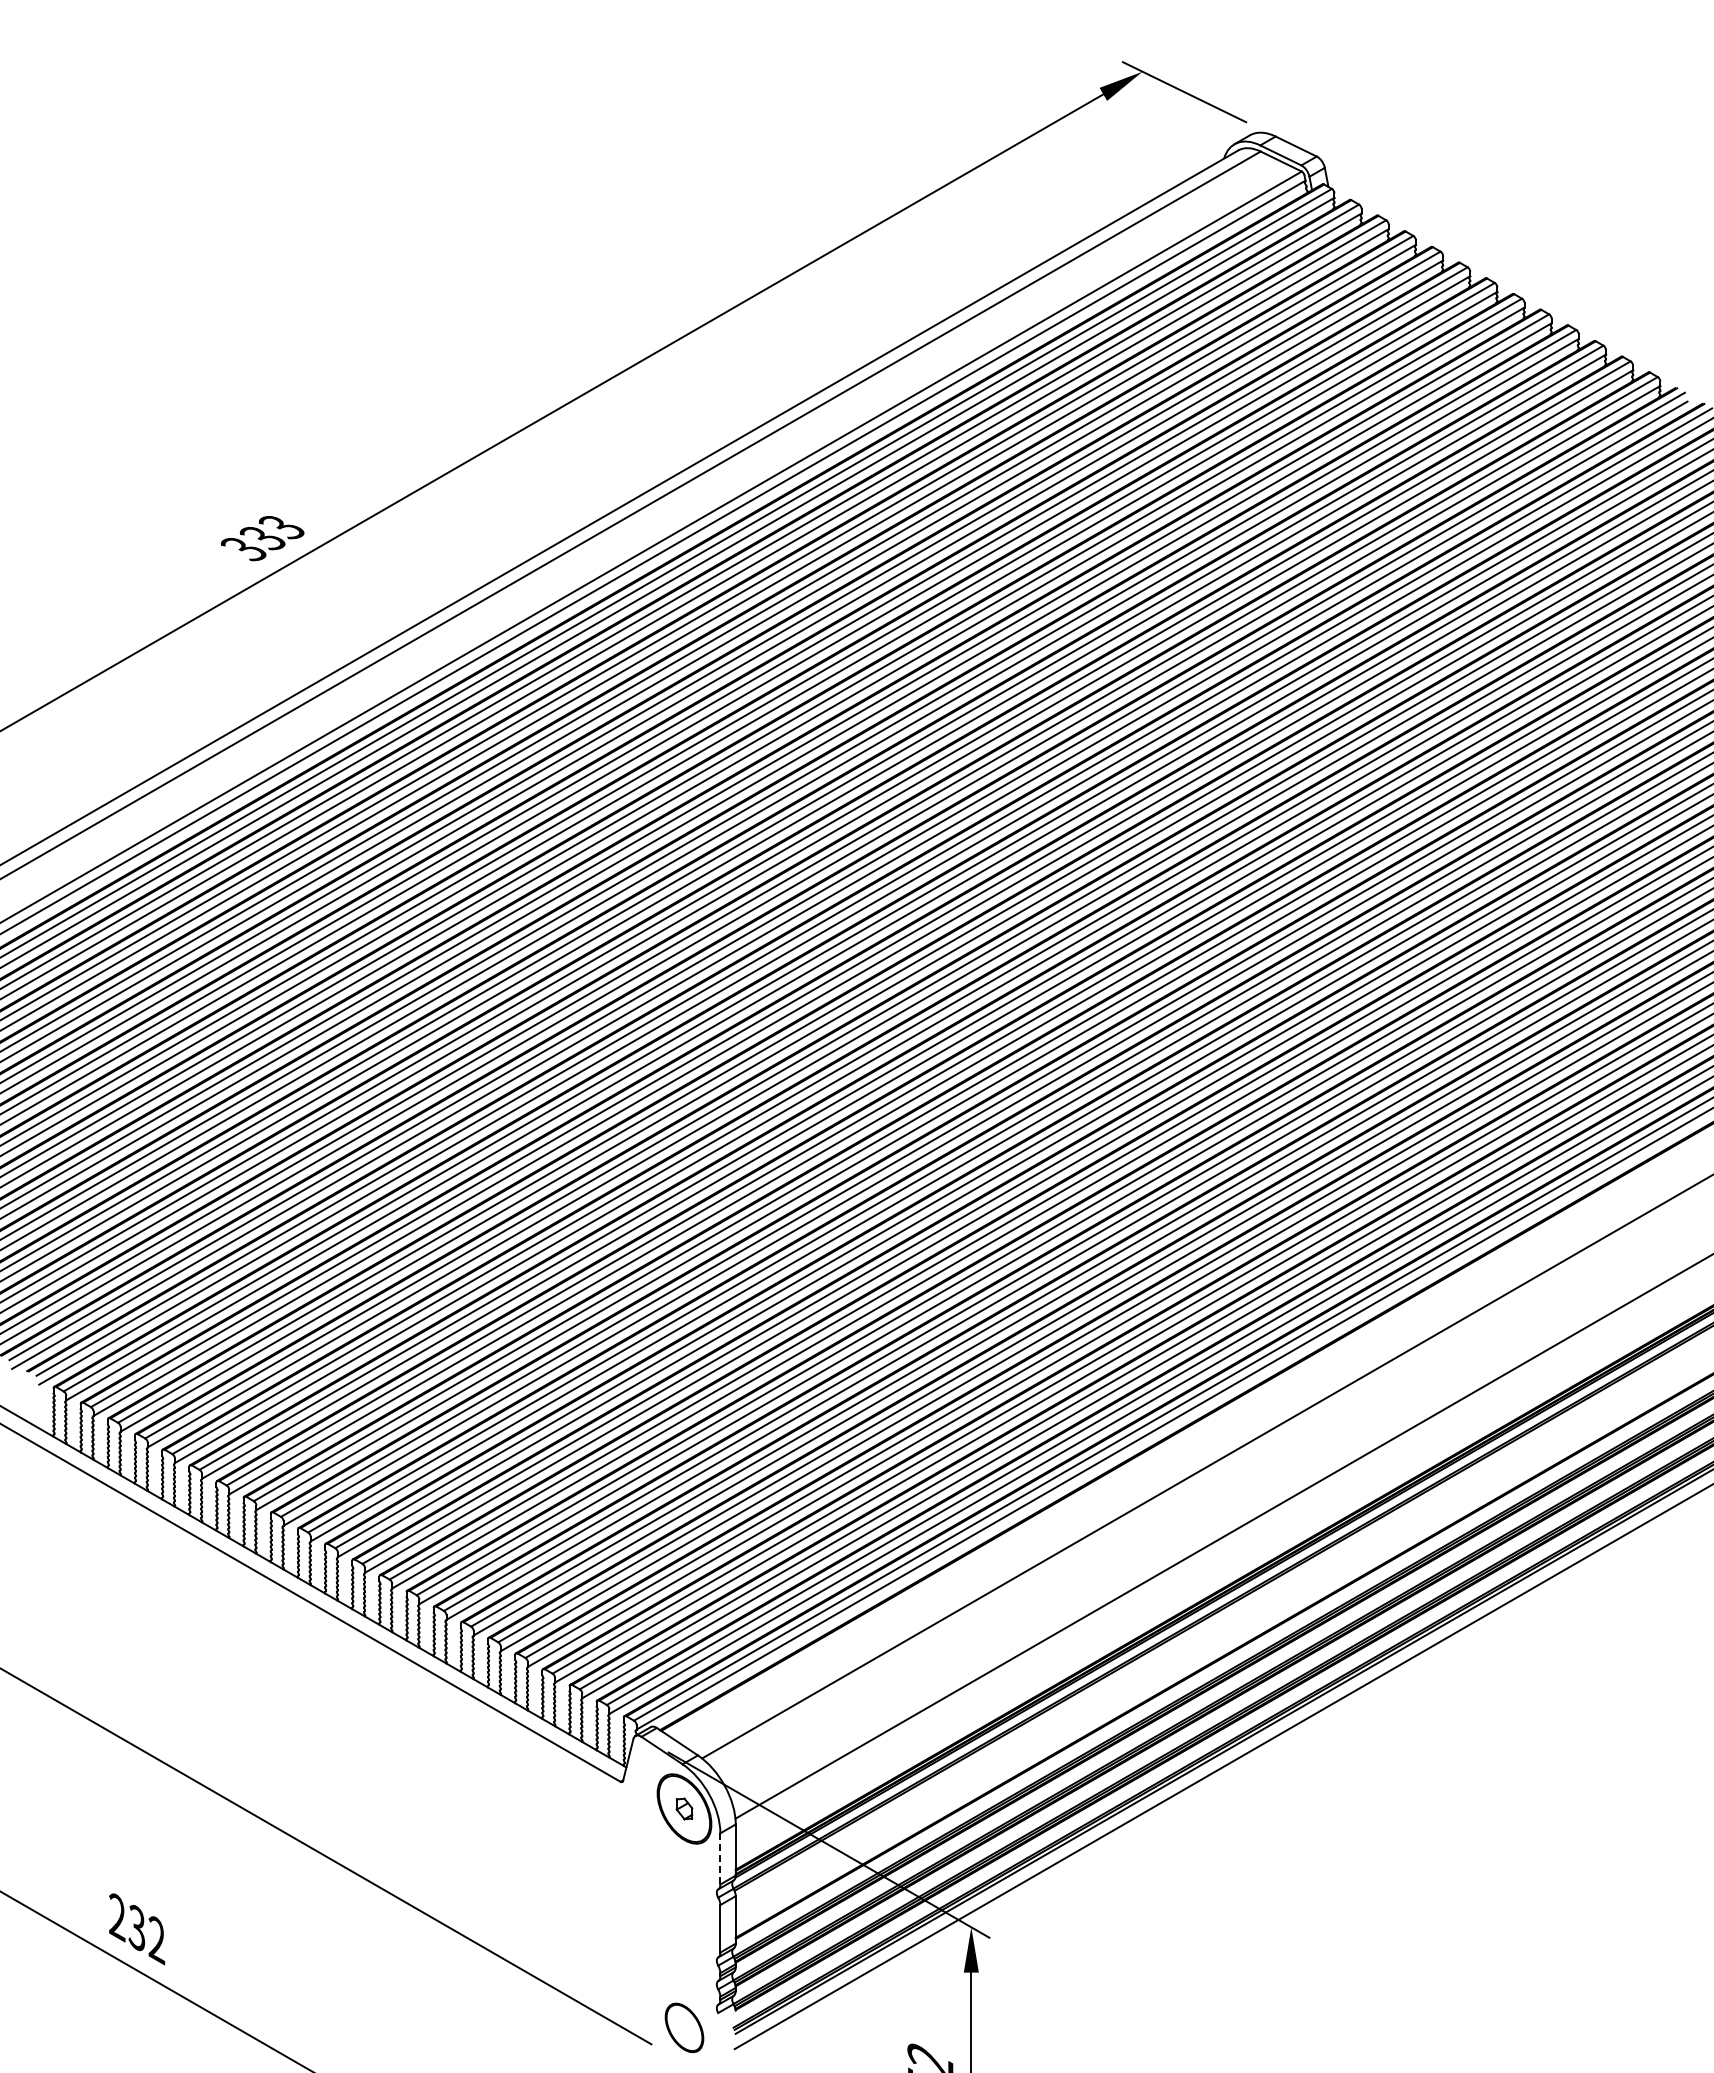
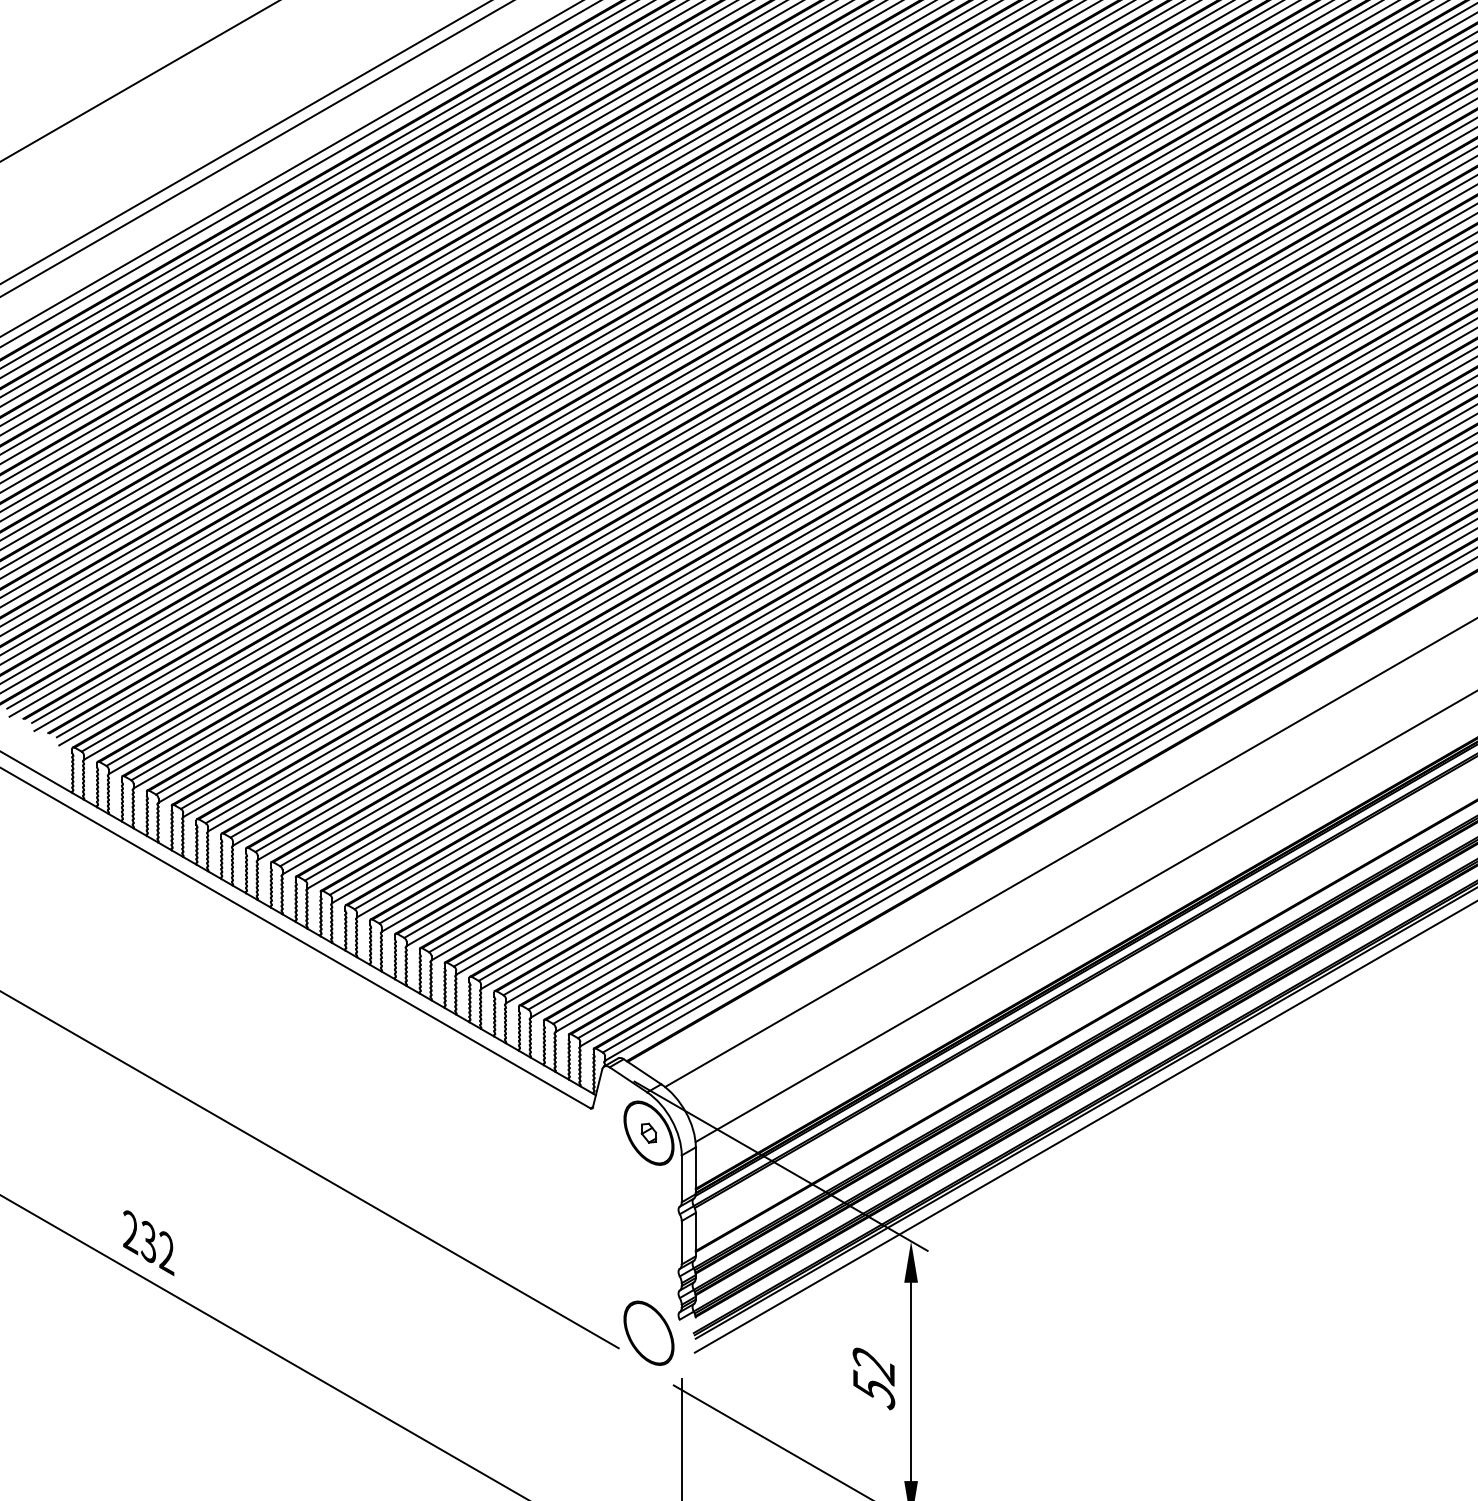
line: (720, 1858) -> (681, 1178), dashed -> solid
part: (684, 2027) -> (648, 1332), size x1.43

